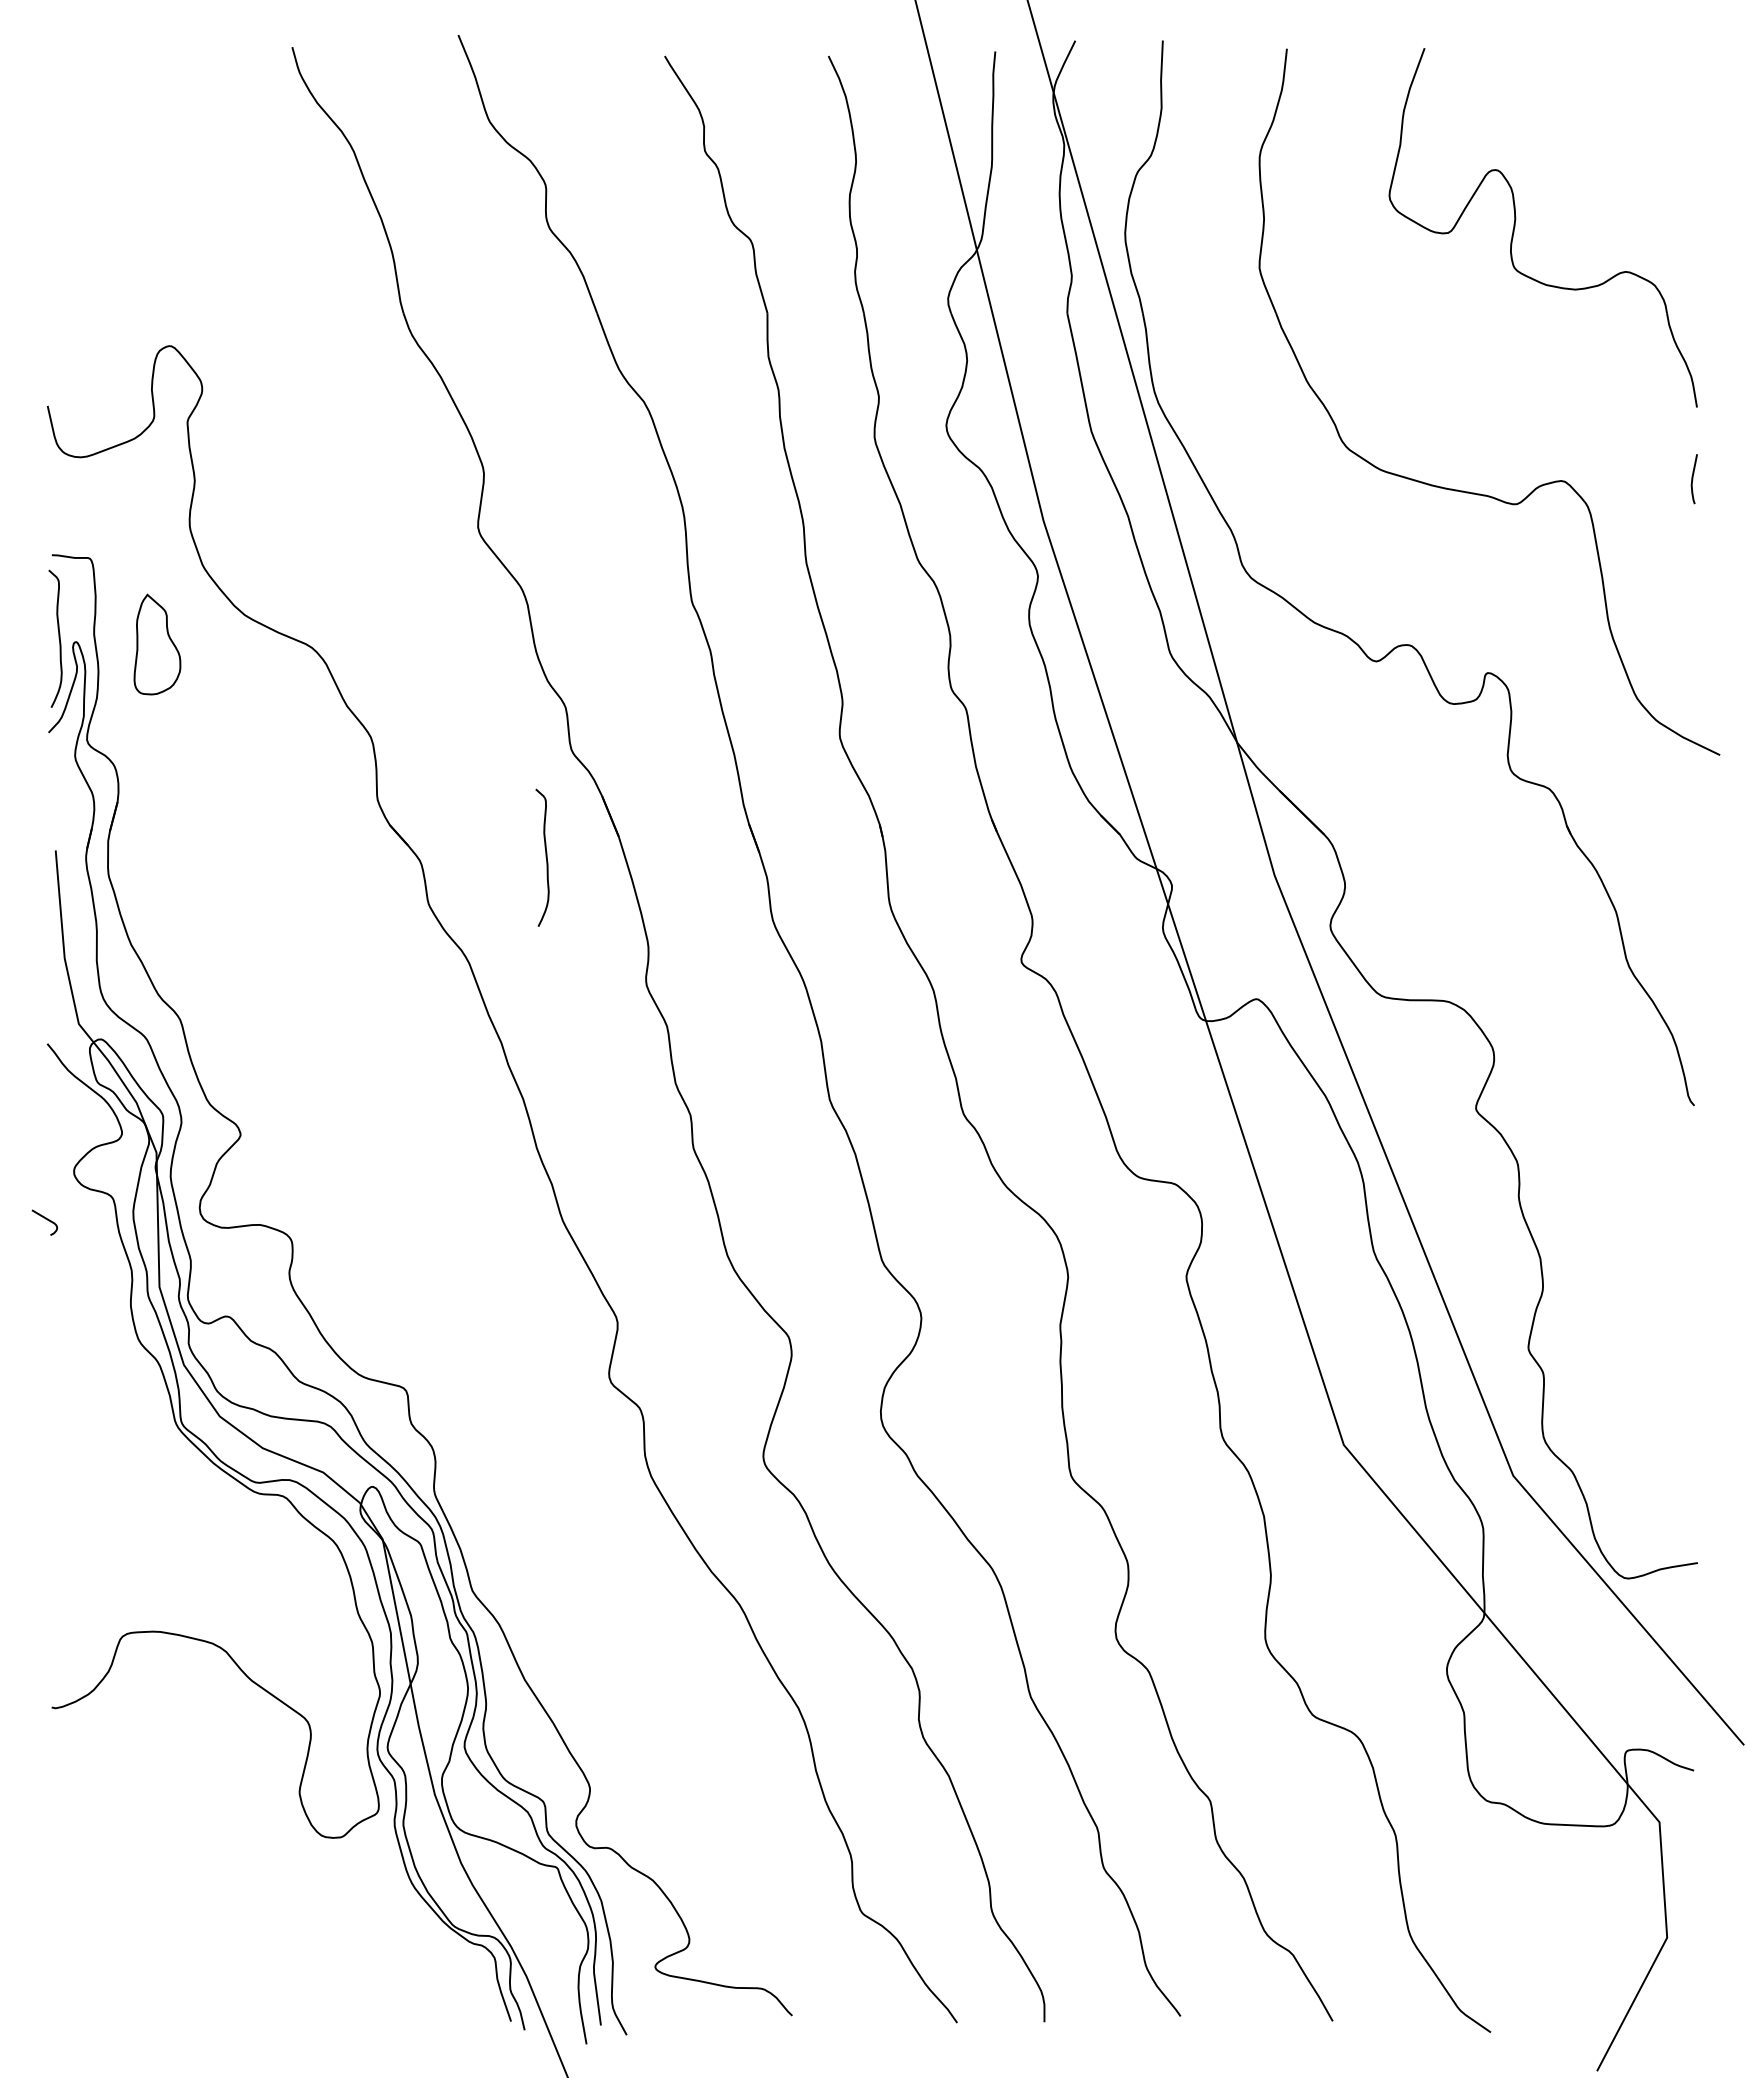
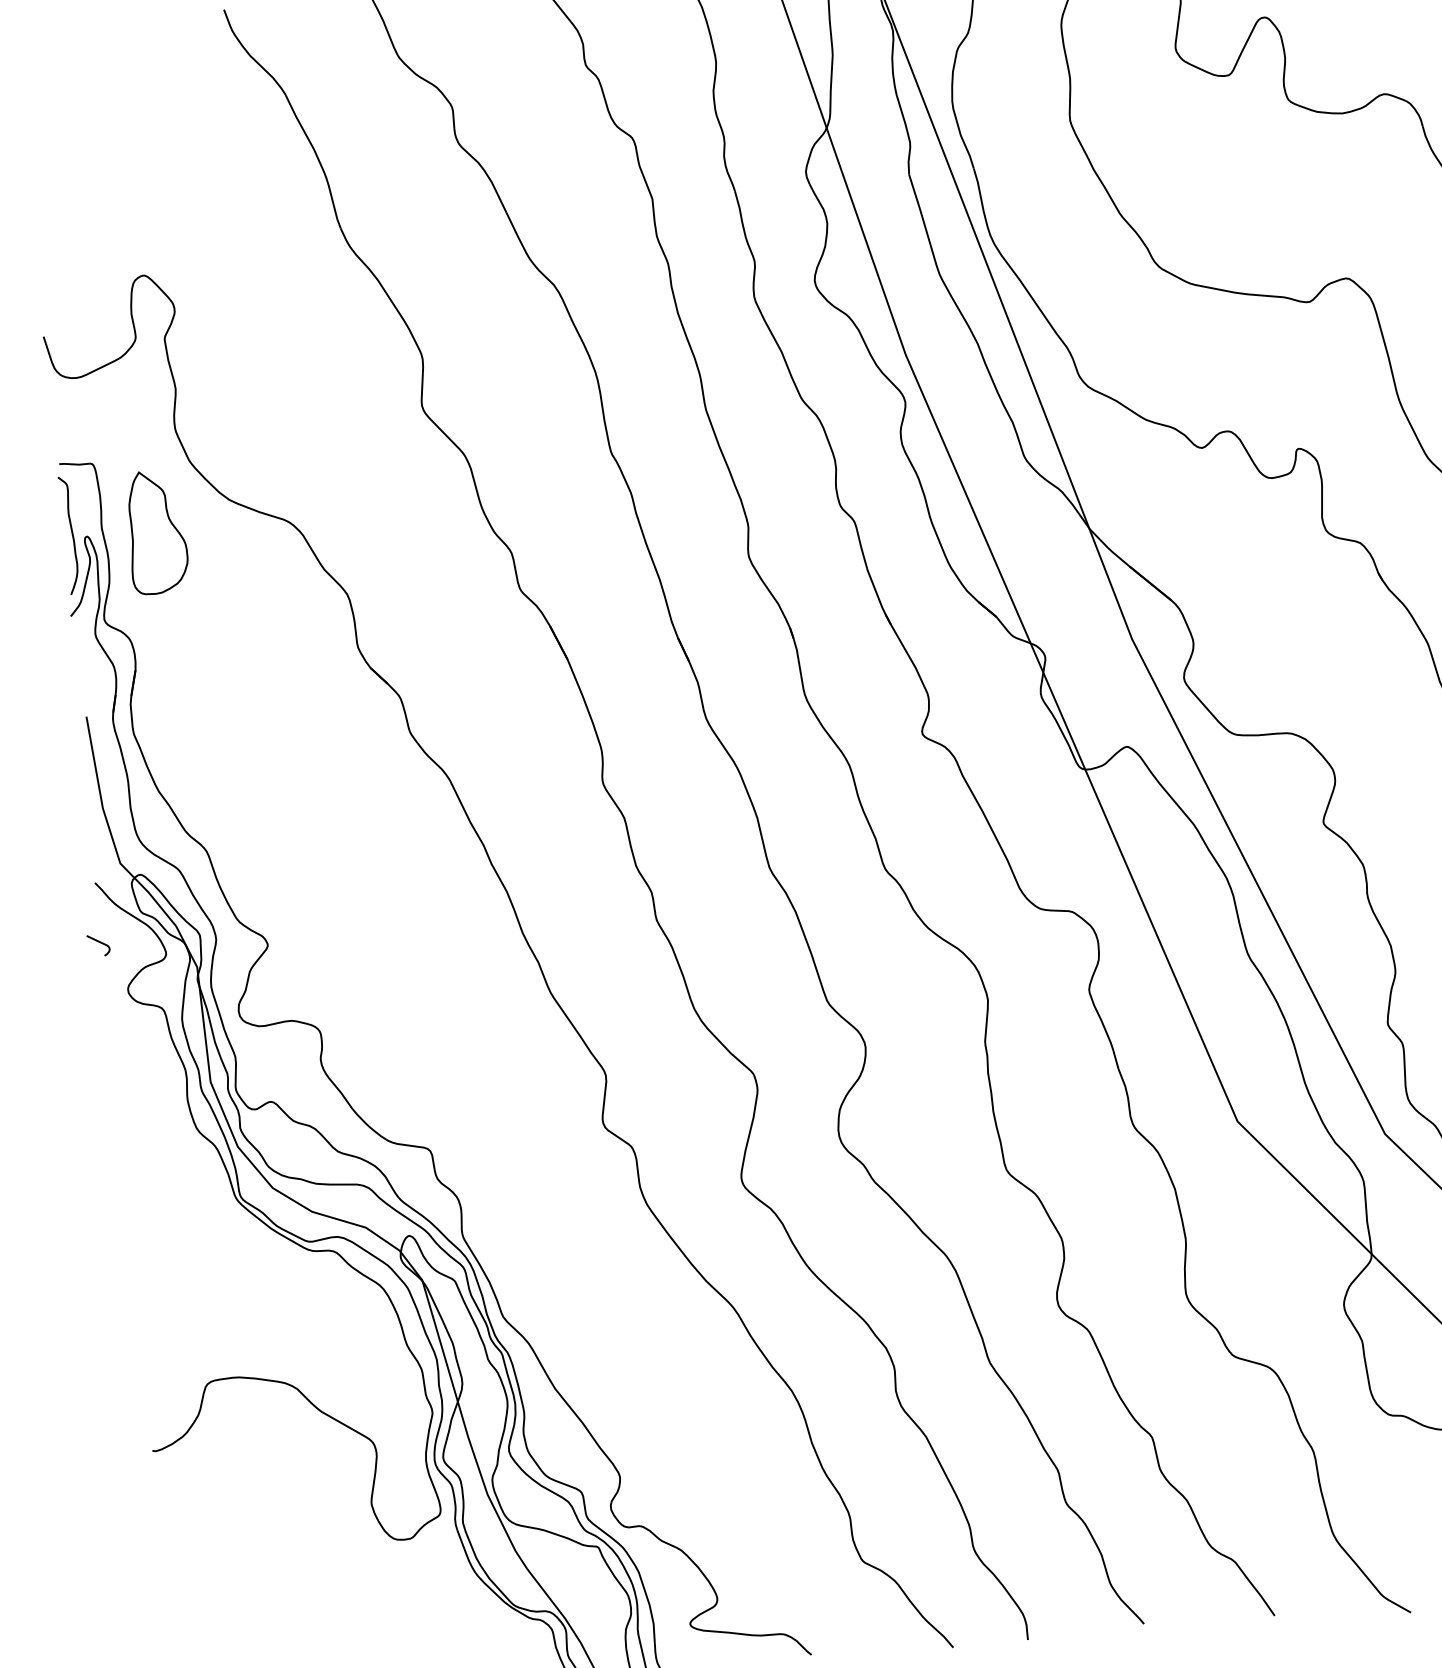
part: (157, 644) -> (156, 532), size x1.43
curve: (545, 857) -> (506, 683), removed
curve: (45, 1219) -> (99, 942), moved

